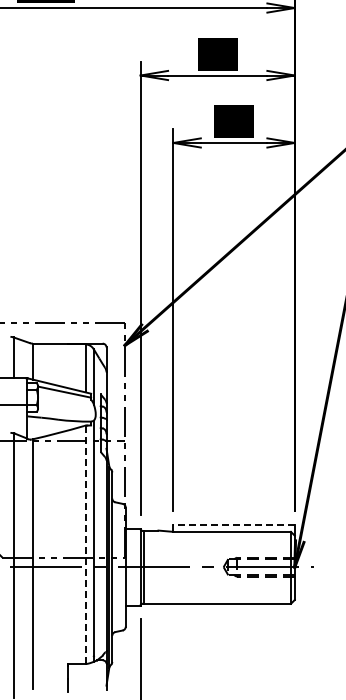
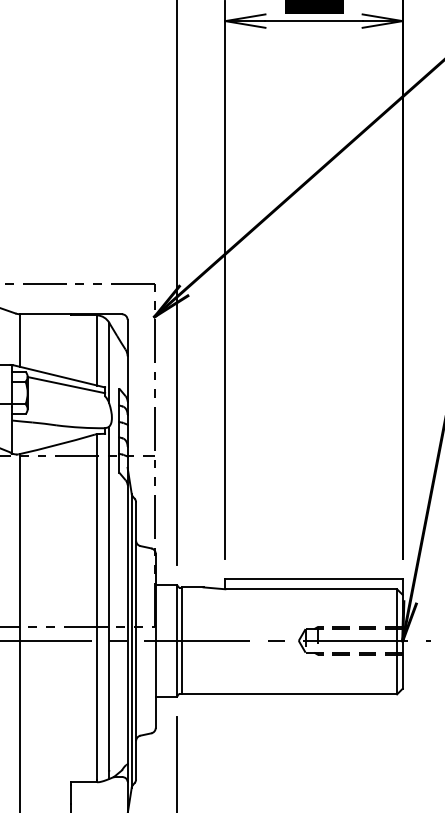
line: (234, 524) -> (314, 578), dashed -> solid
line: (85, 544) -> (96, 607), dashed -> solid

